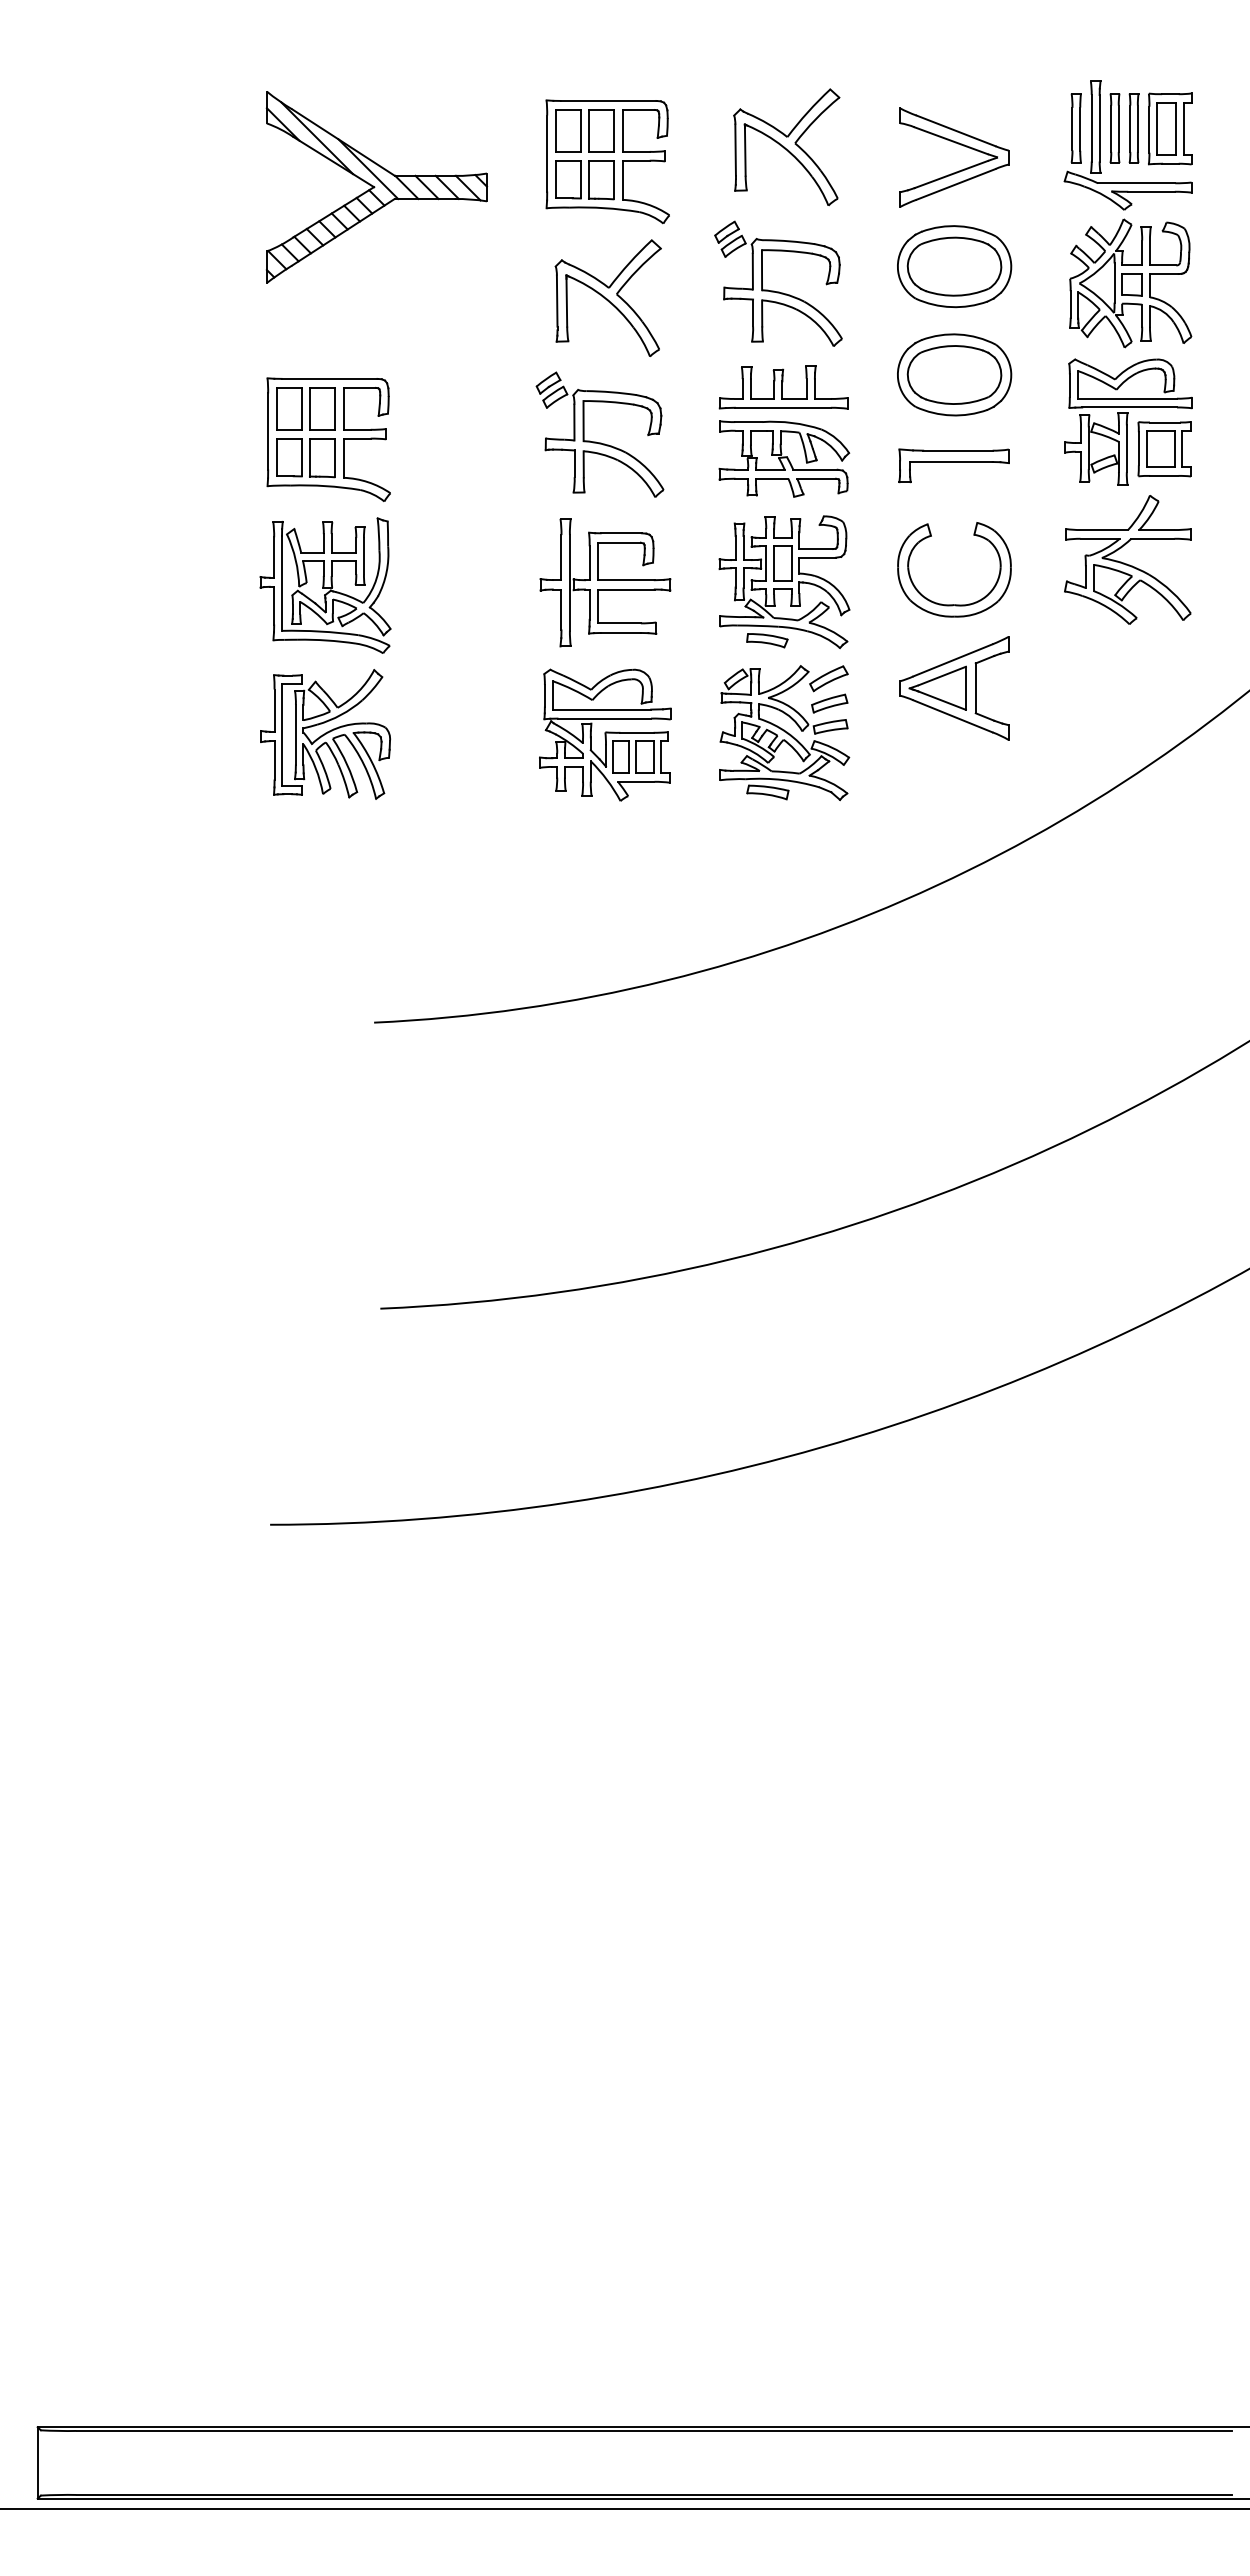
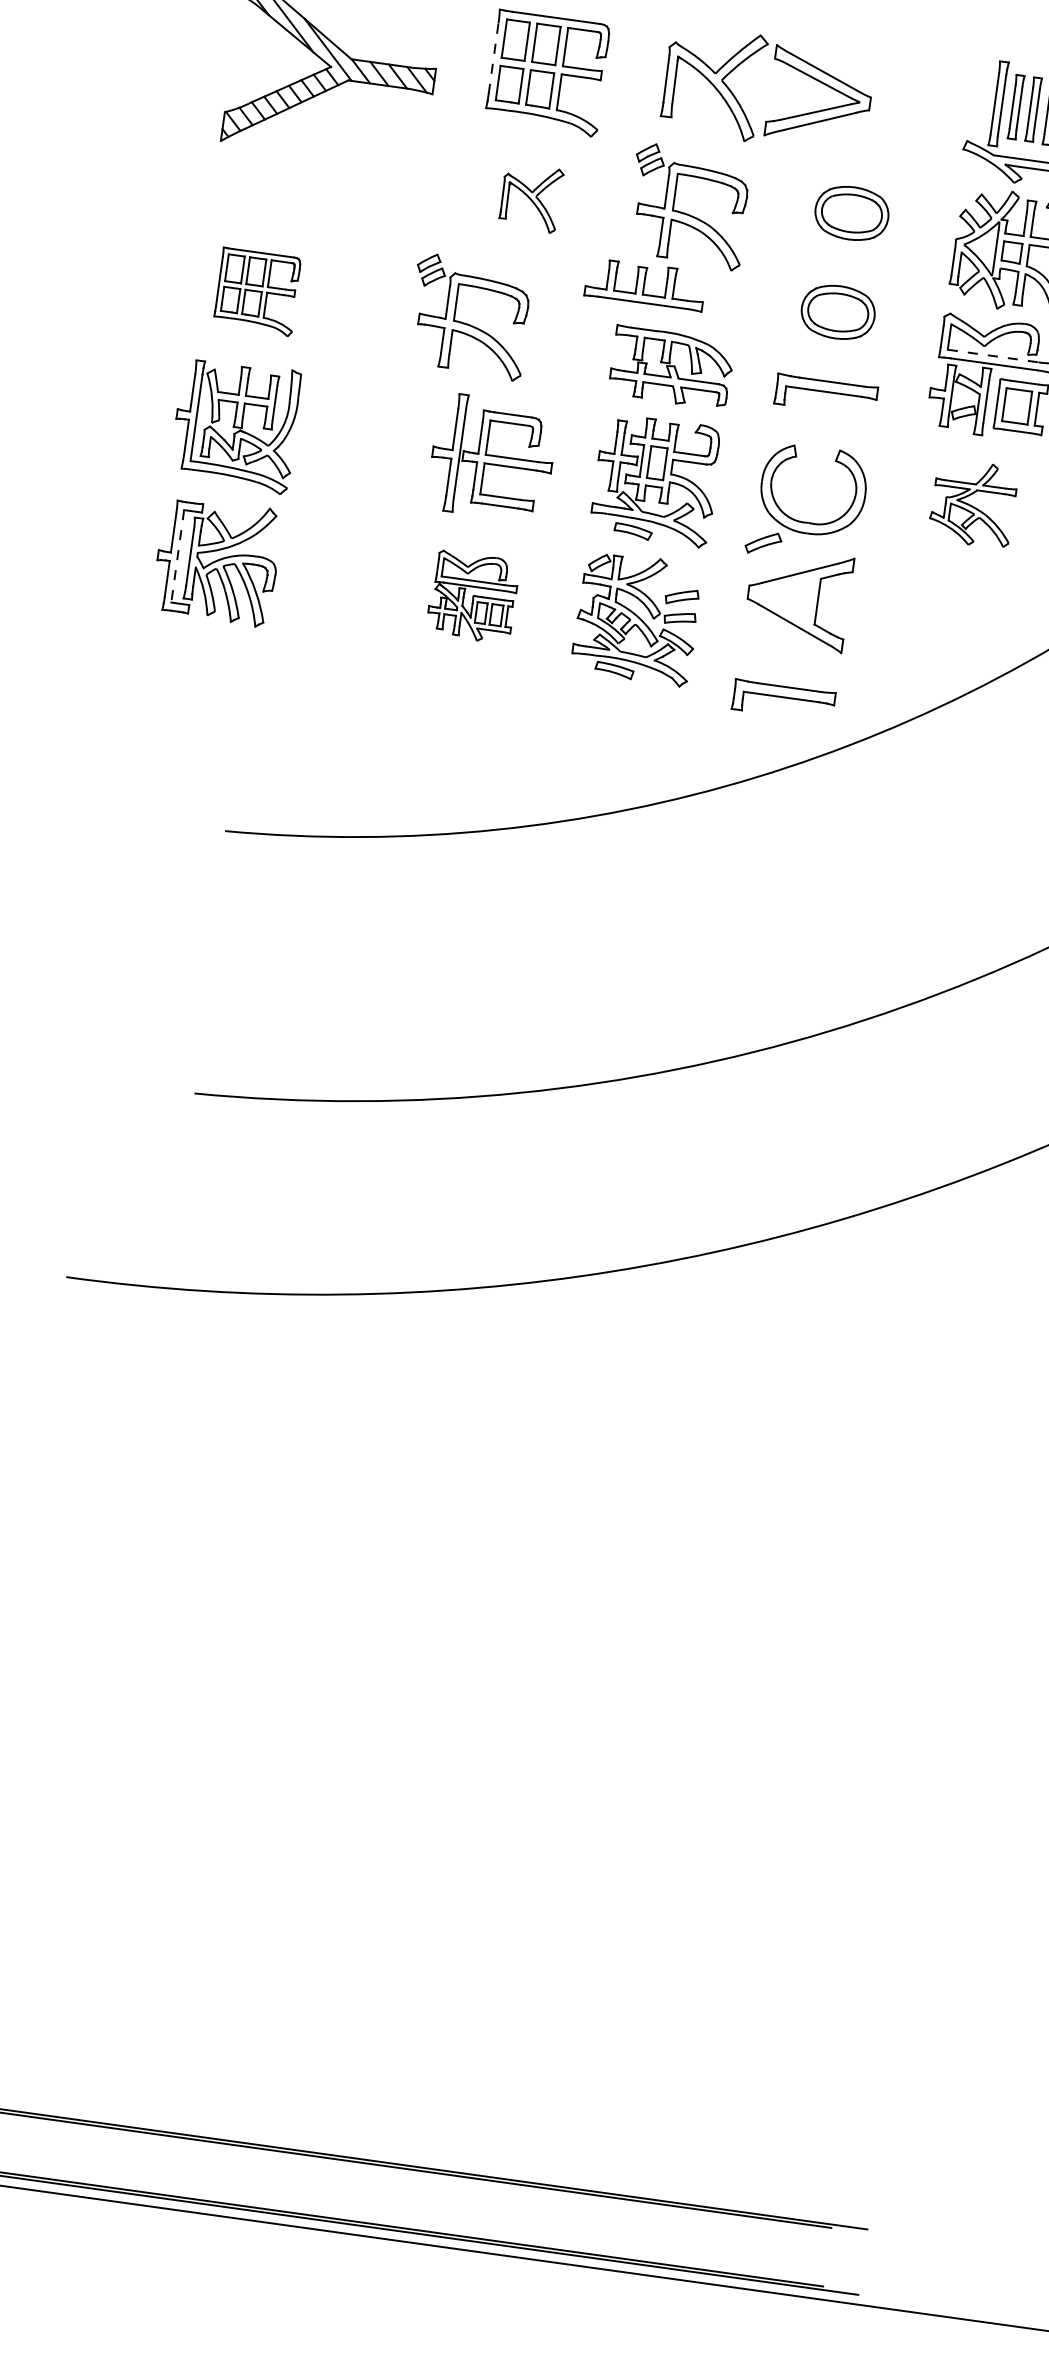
part: (1075, 128) -> (979, 102), removed
part: (960, 145) -> (827, 86), moved
line: (547, 153) -> (493, 58), solid -> dashed
part: (954, 266) -> (851, 213), size x0.7
part: (607, 297) -> (530, 197), size x0.6
part: (954, 374) -> (838, 311), size x0.7
part: (783, 387) -> (645, 284), moved
line: (1127, 398) -> (993, 355), solid -> dashed
part: (328, 439) -> (257, 291), size x0.7
part: (596, 441) -> (465, 322), moved
part: (1127, 559) -> (972, 503), size x0.7
part: (828, 678) -> (763, 543), moved
part: (937, 687) -> (782, 596), removed
line: (282, 734) -> (177, 555), solid -> dashed
part: (605, 734) -> (473, 596), size x0.7
part: (953, 799) -> (783, 700), added

